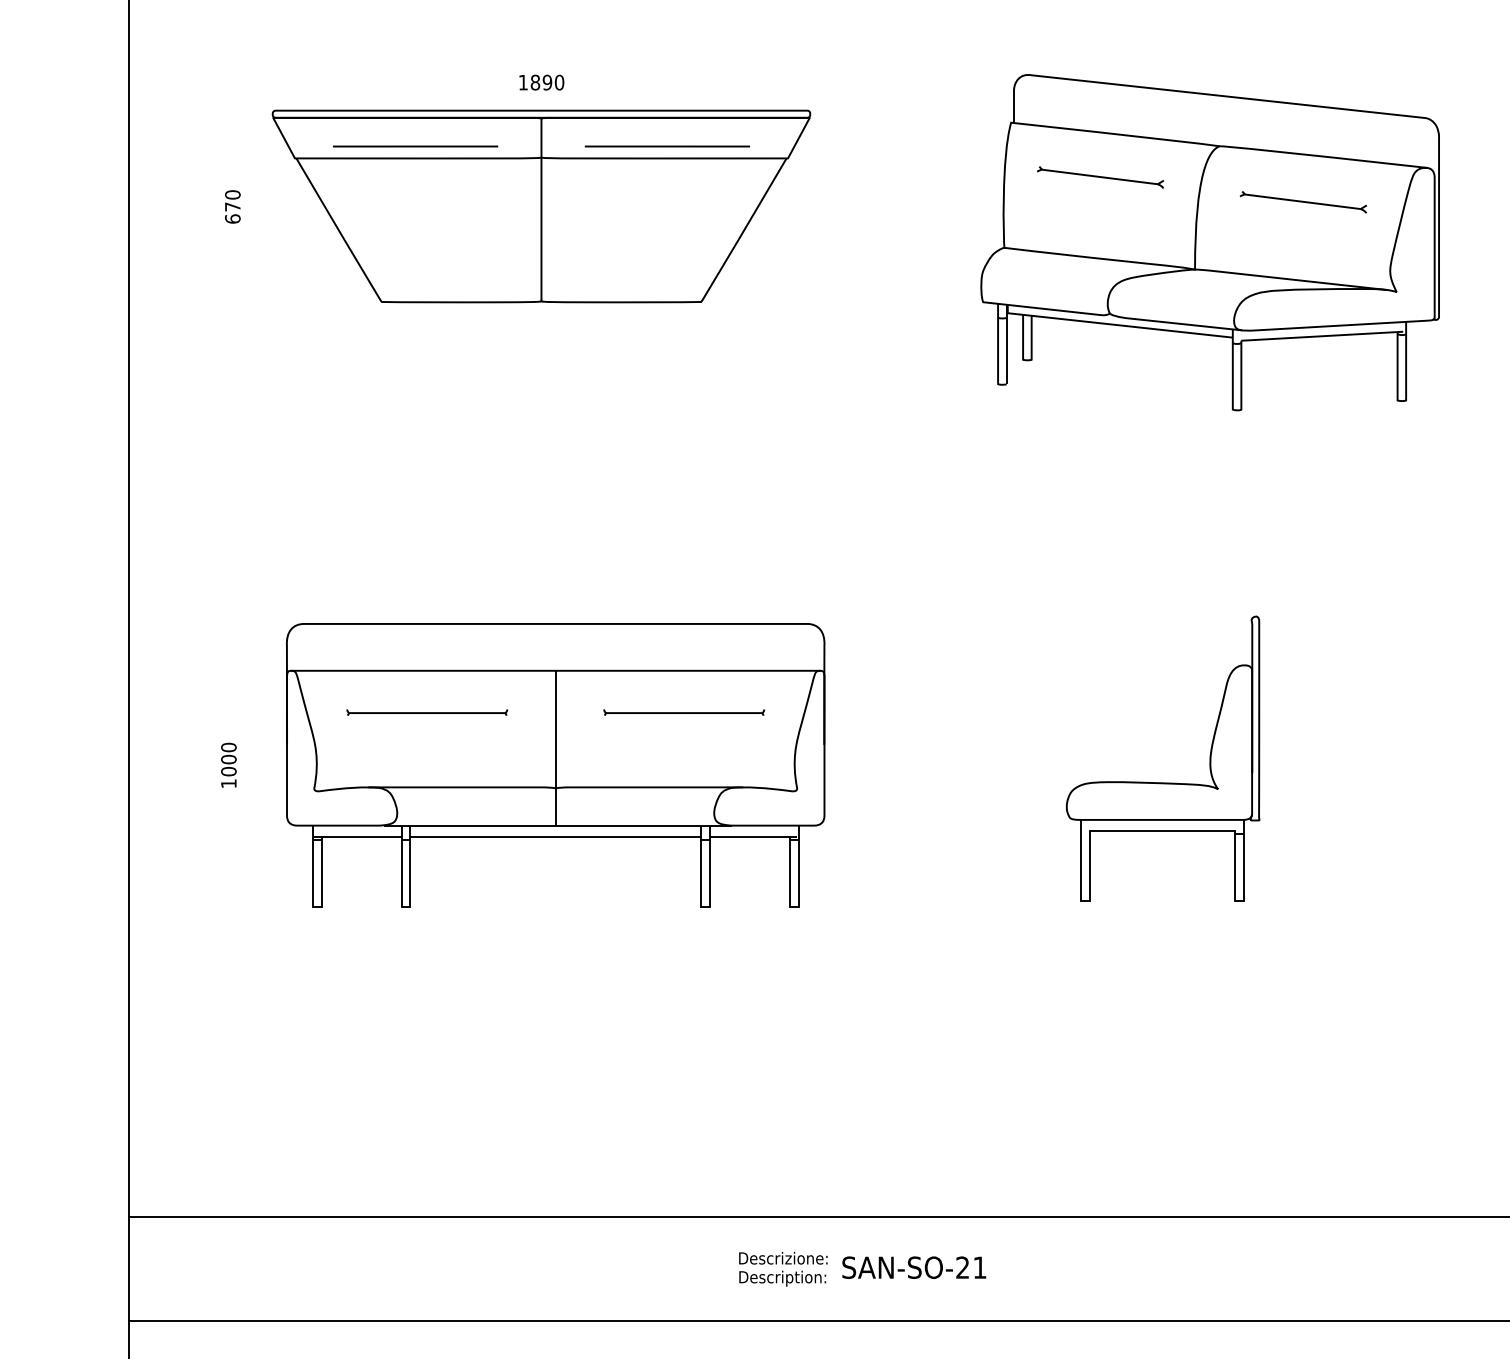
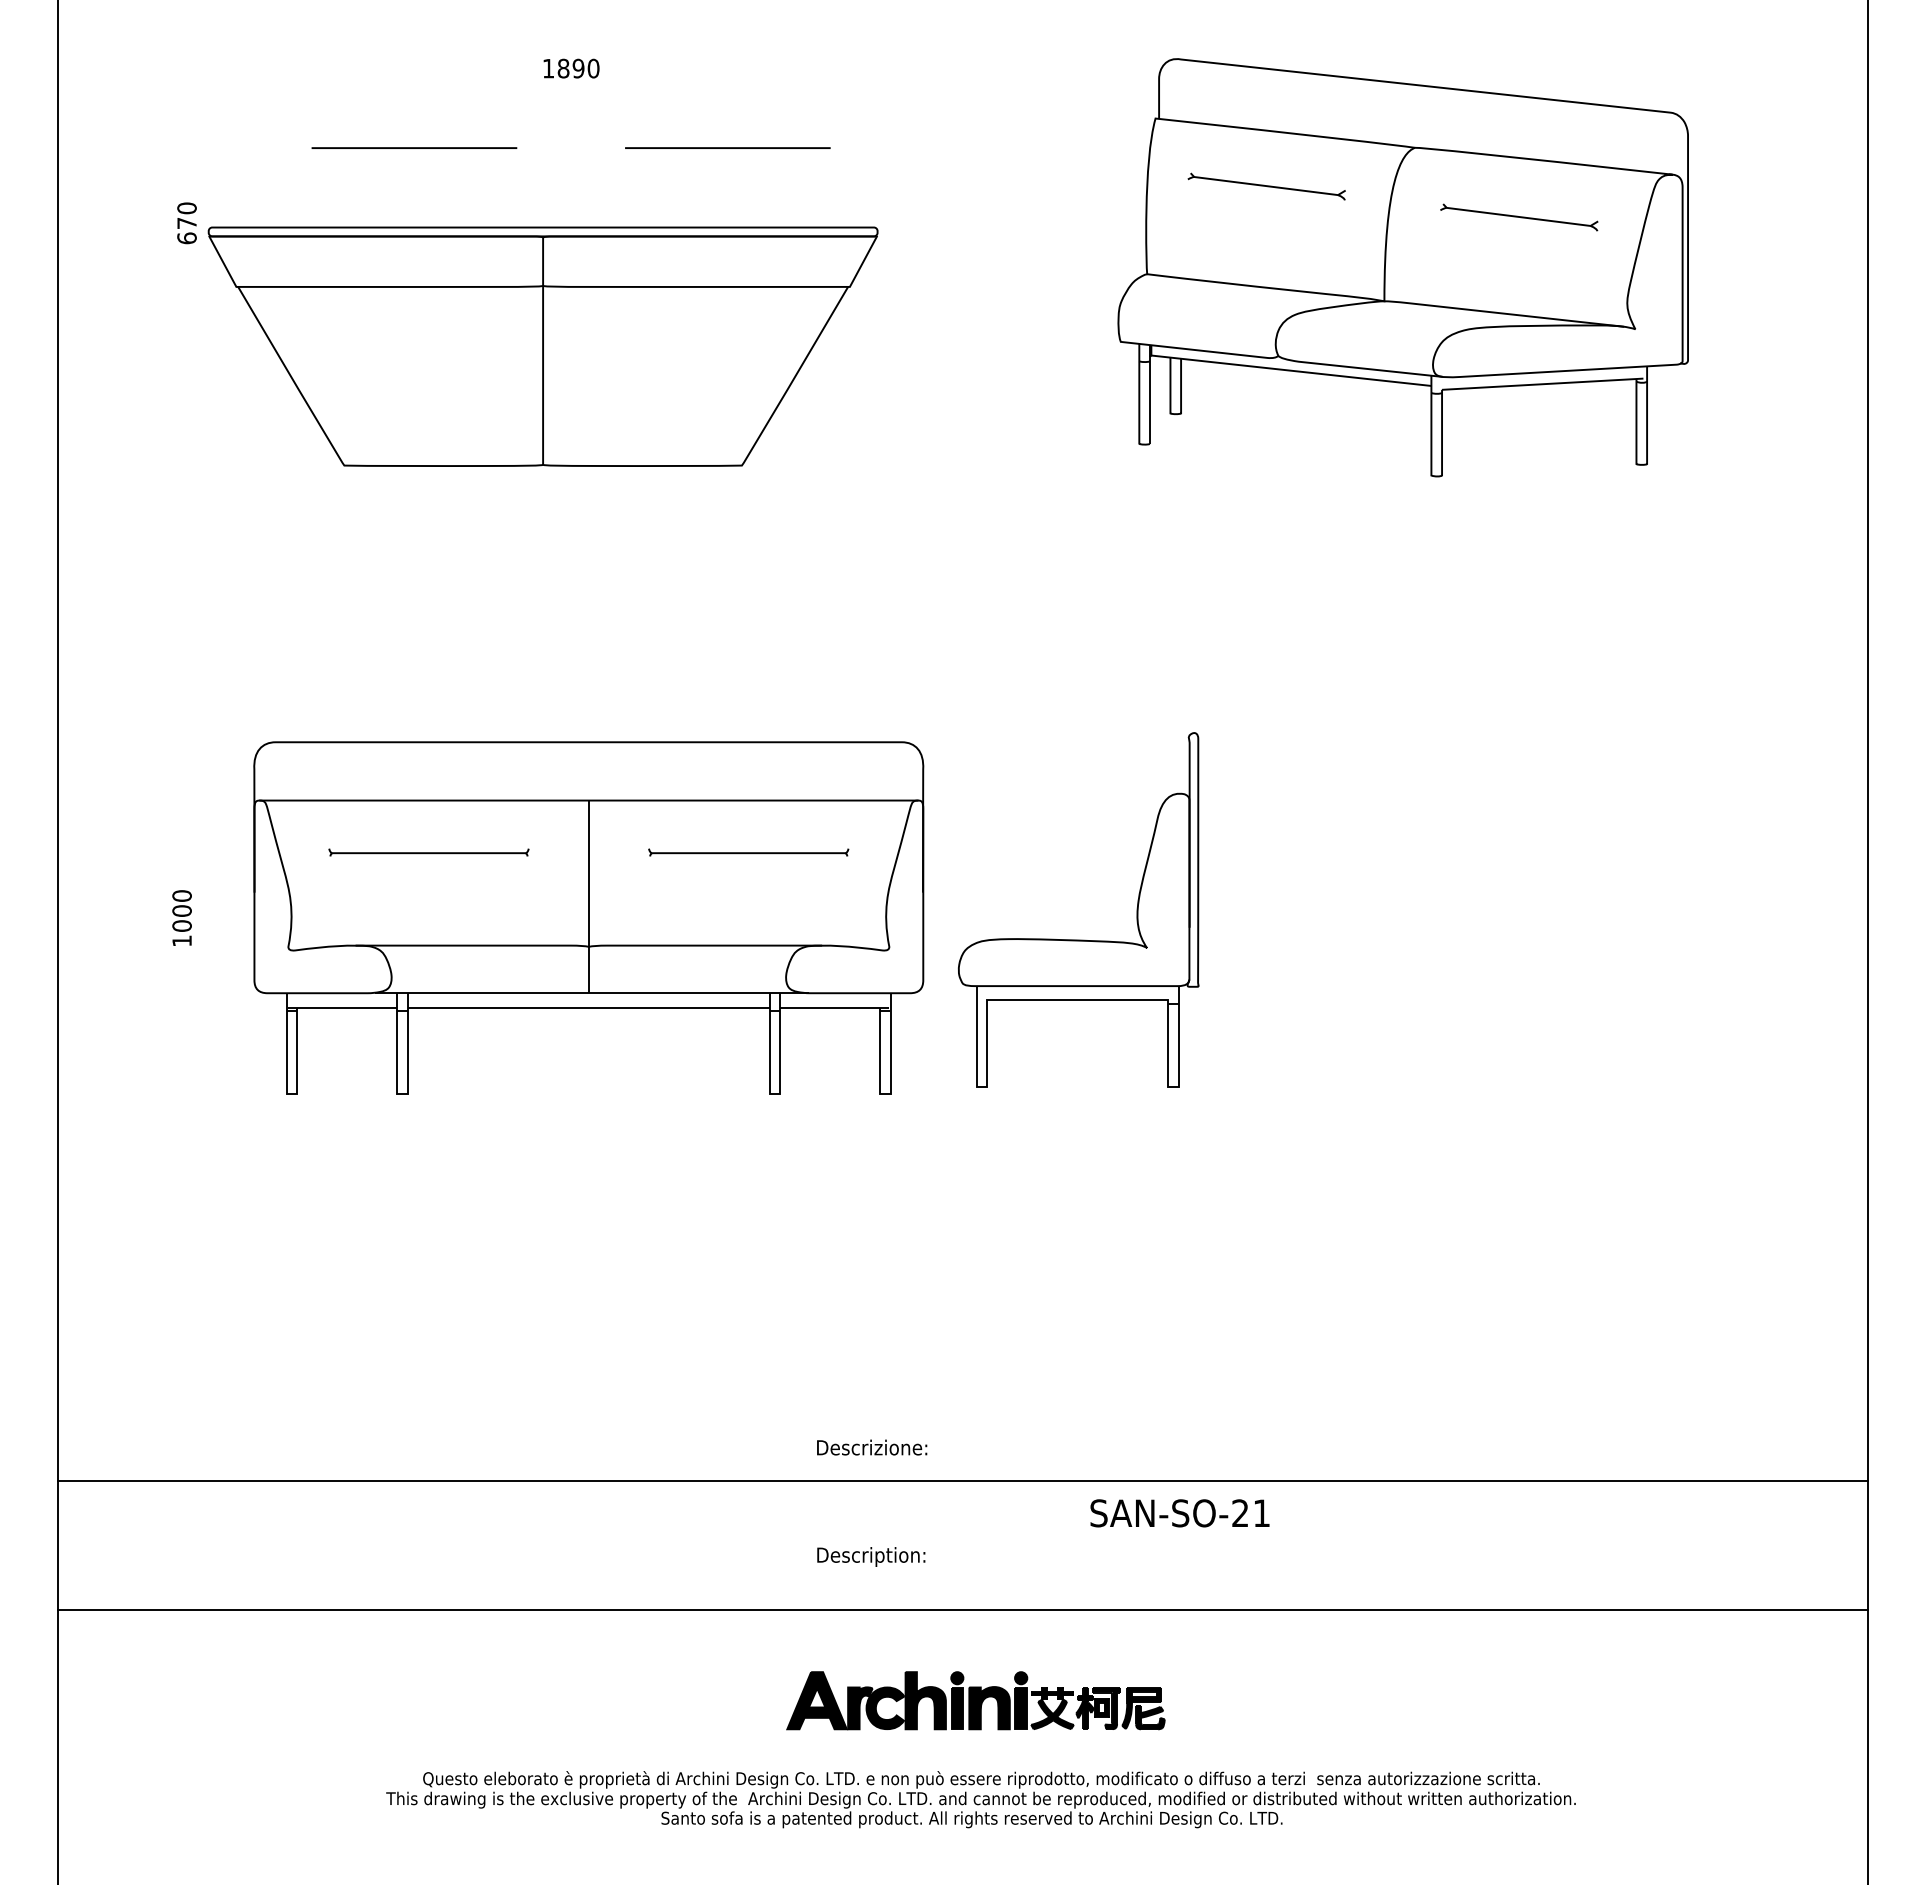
part: (540, 206) -> (542, 346), moved
part: (1162, 782) -> (1078, 939), moved
text: (783, 1258) -> (872, 1447), moved
text: (913, 1267) -> (1179, 1513), moved

